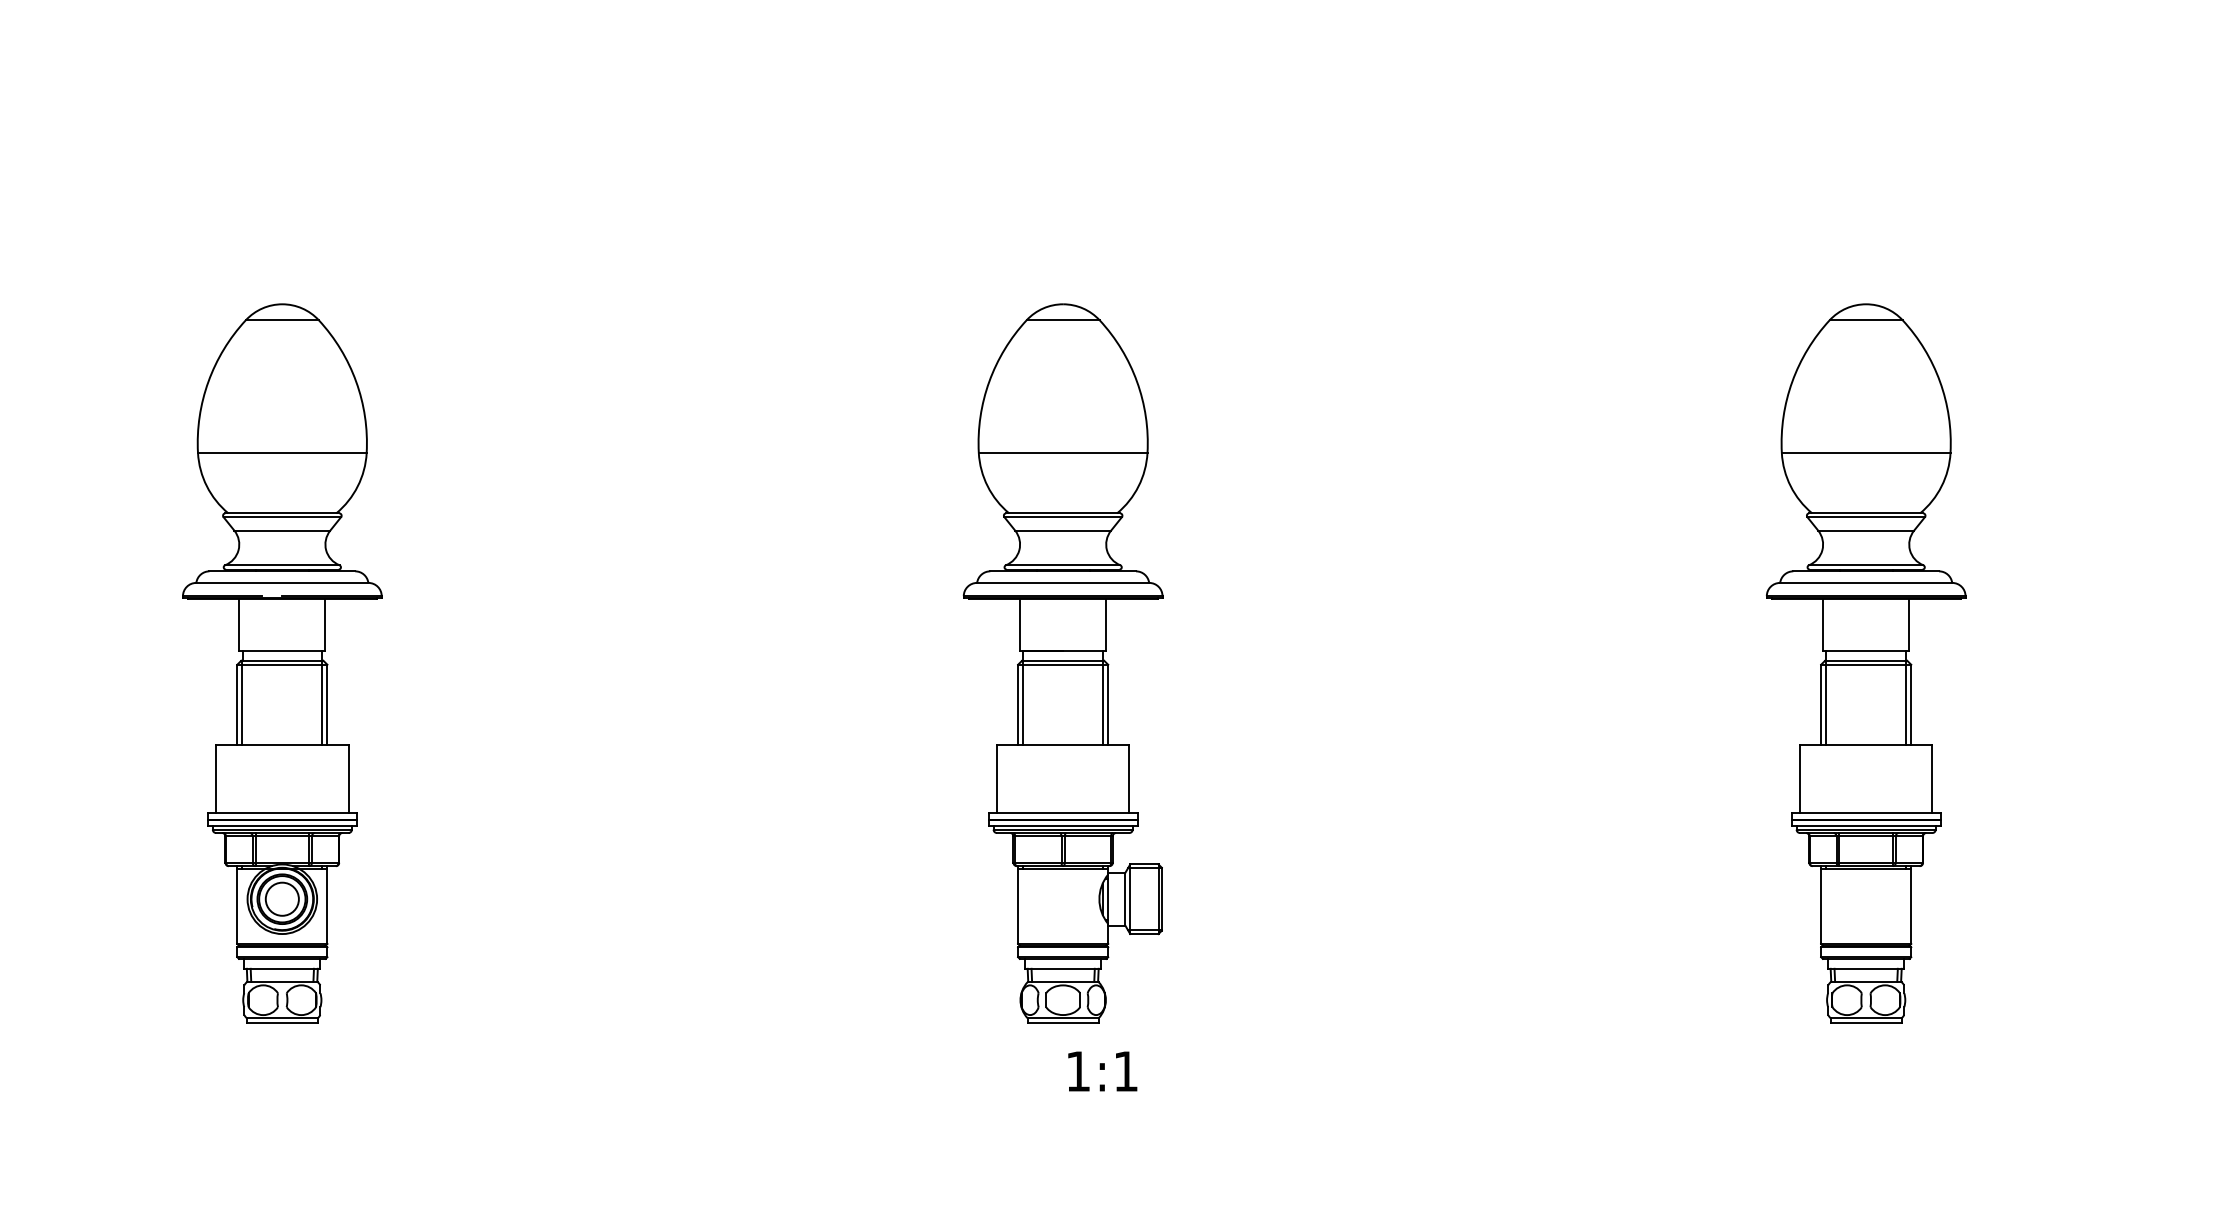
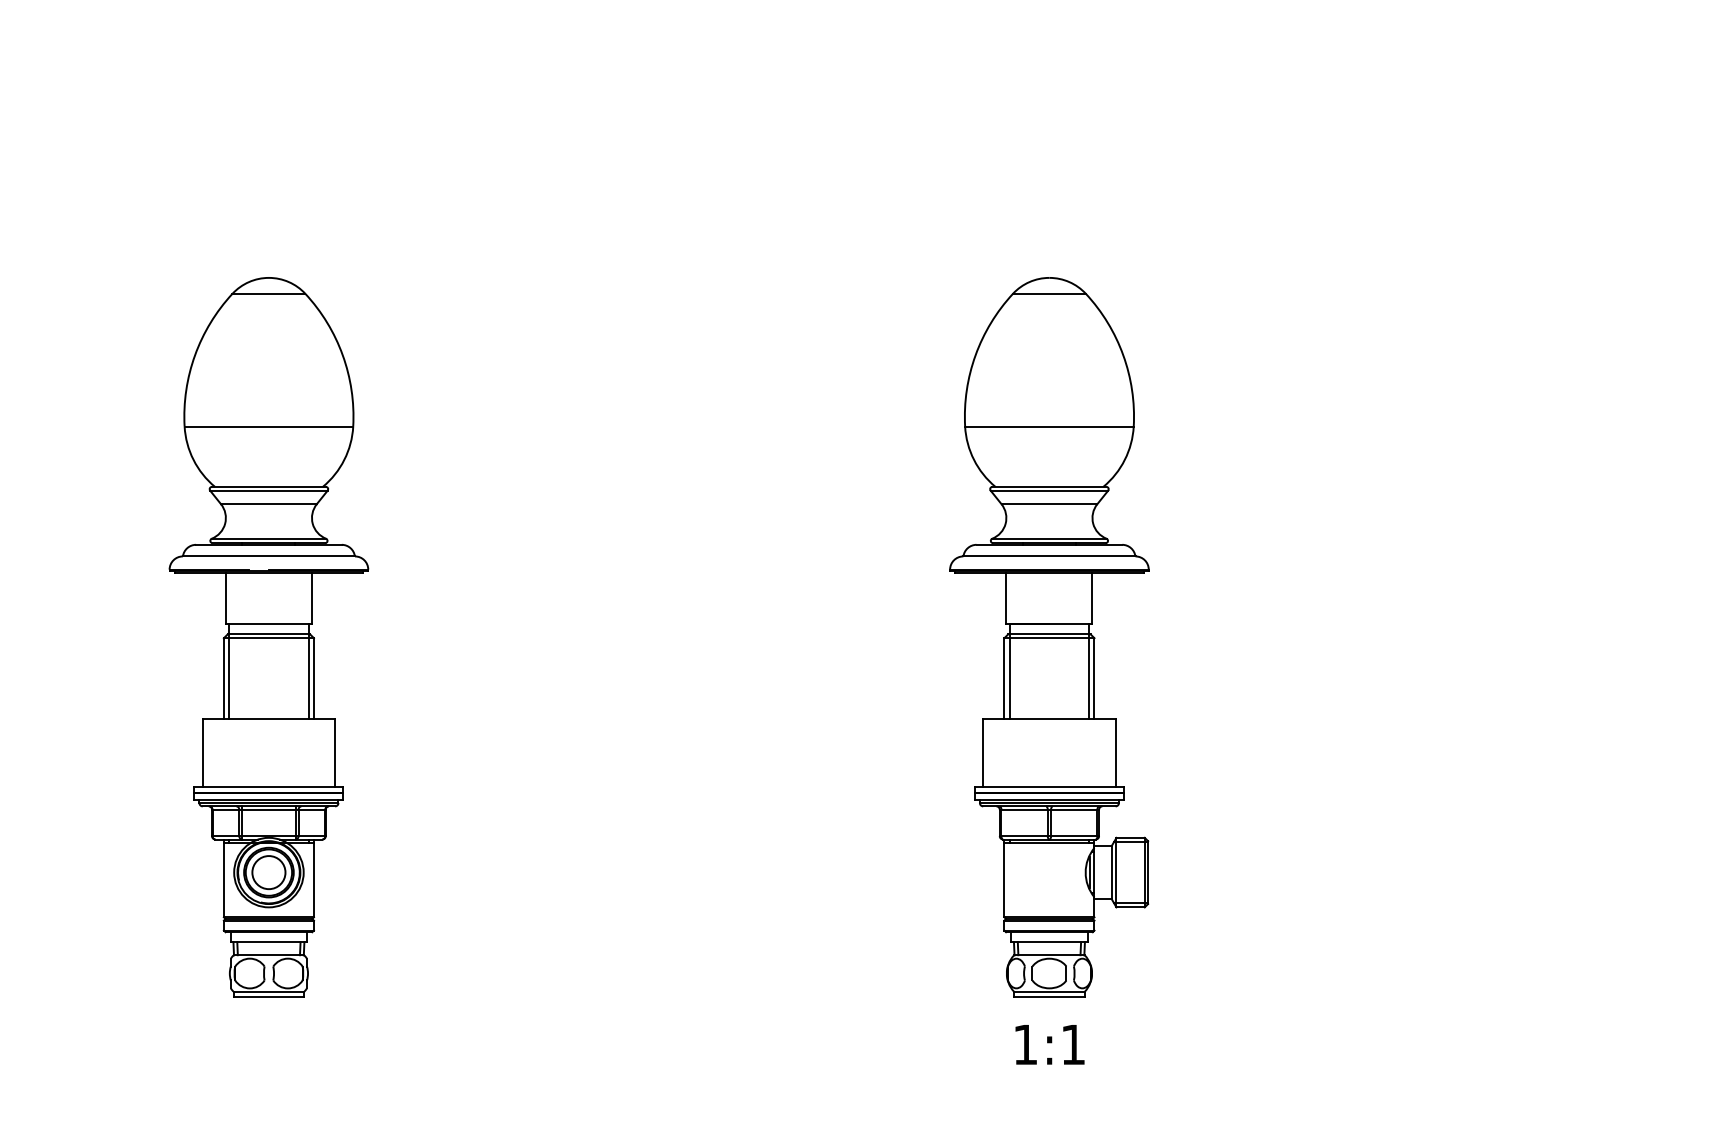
text: (1102, 1071) -> (1049, 1044), moved

